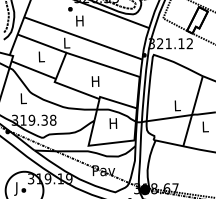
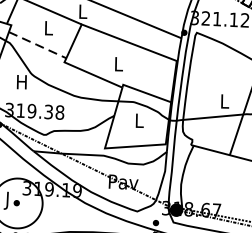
line: (33, 69) -> (37, 44), solid -> dashed
text: (95, 81) -> (118, 64), H -> L
text: (22, 98) -> (20, 81), L -> H
text: (113, 123) -> (139, 120), H -> L

